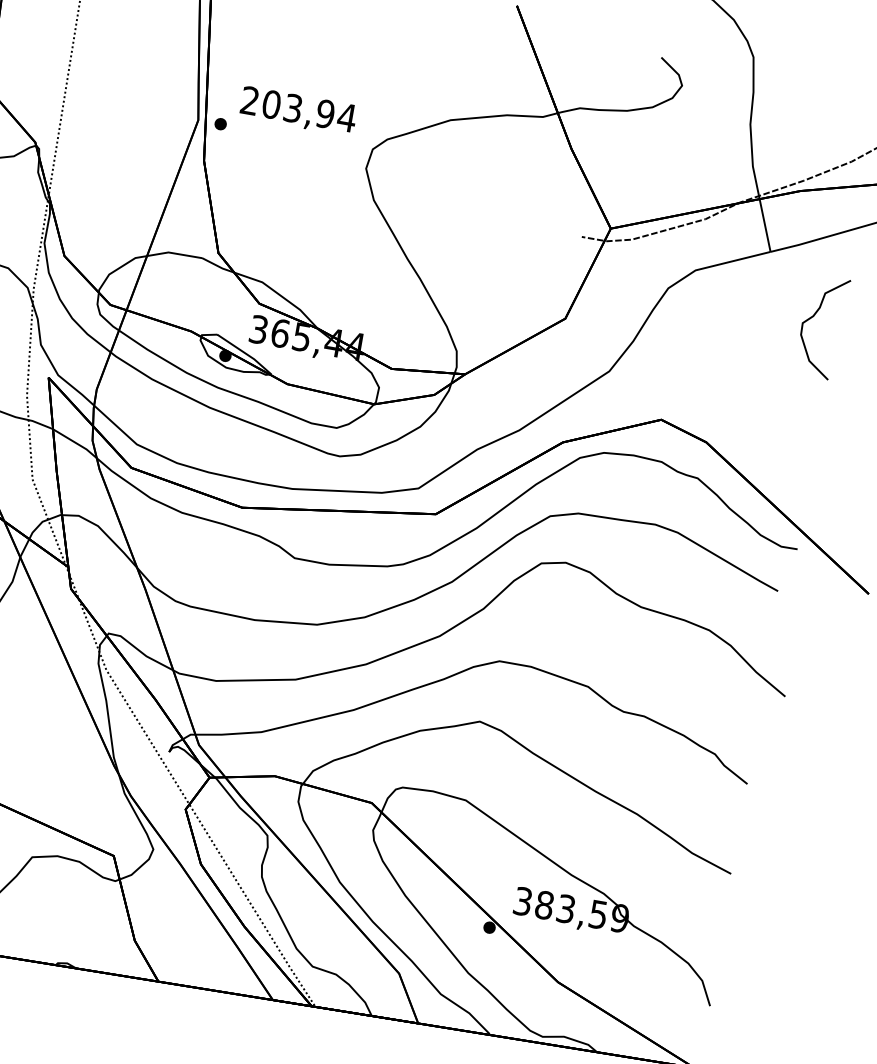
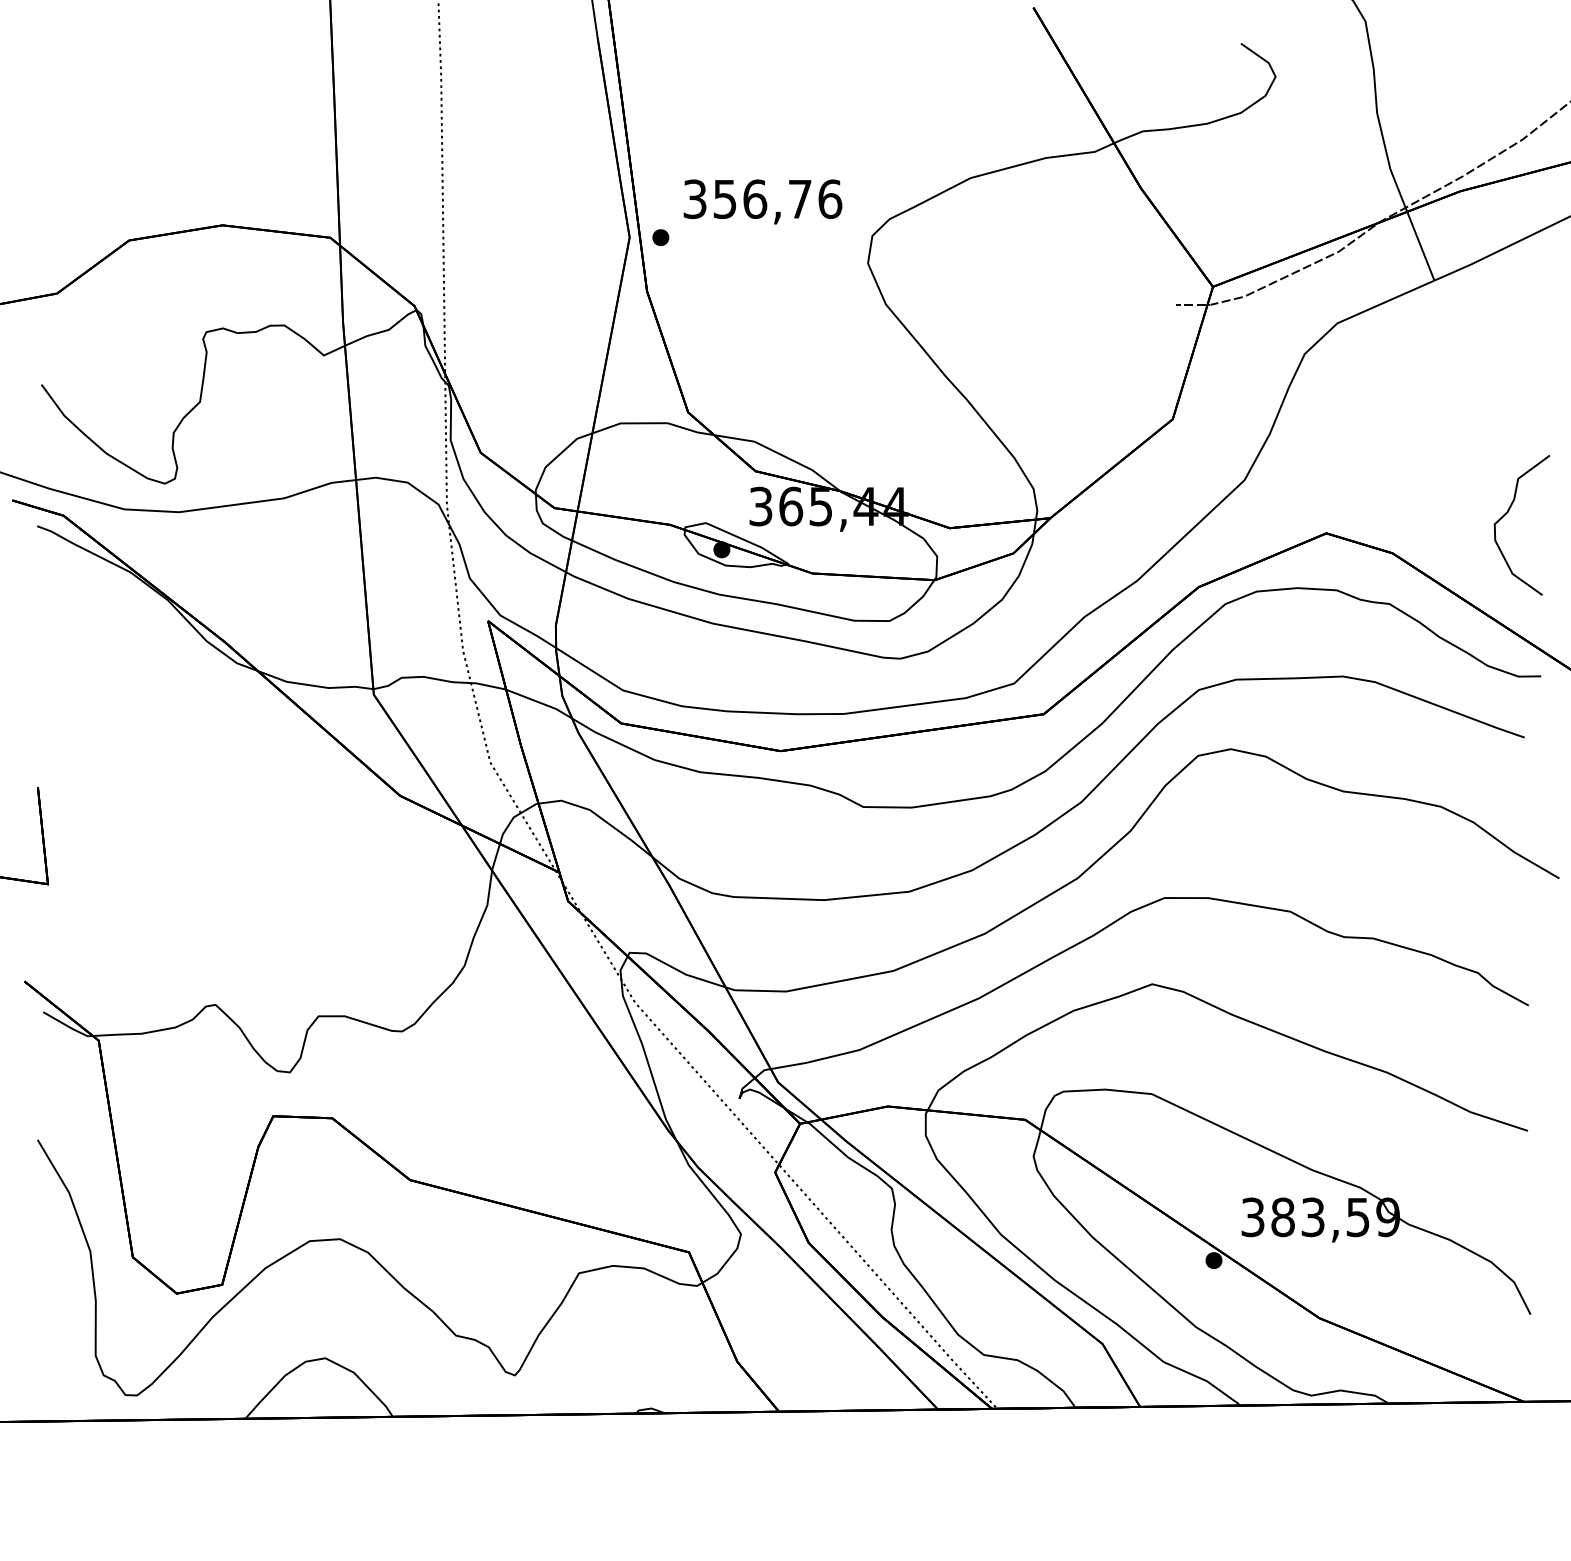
text: (298, 109) -> (762, 199), 203,94 -> 356,76
curve: (814, 316) -> (1508, 512), moved

